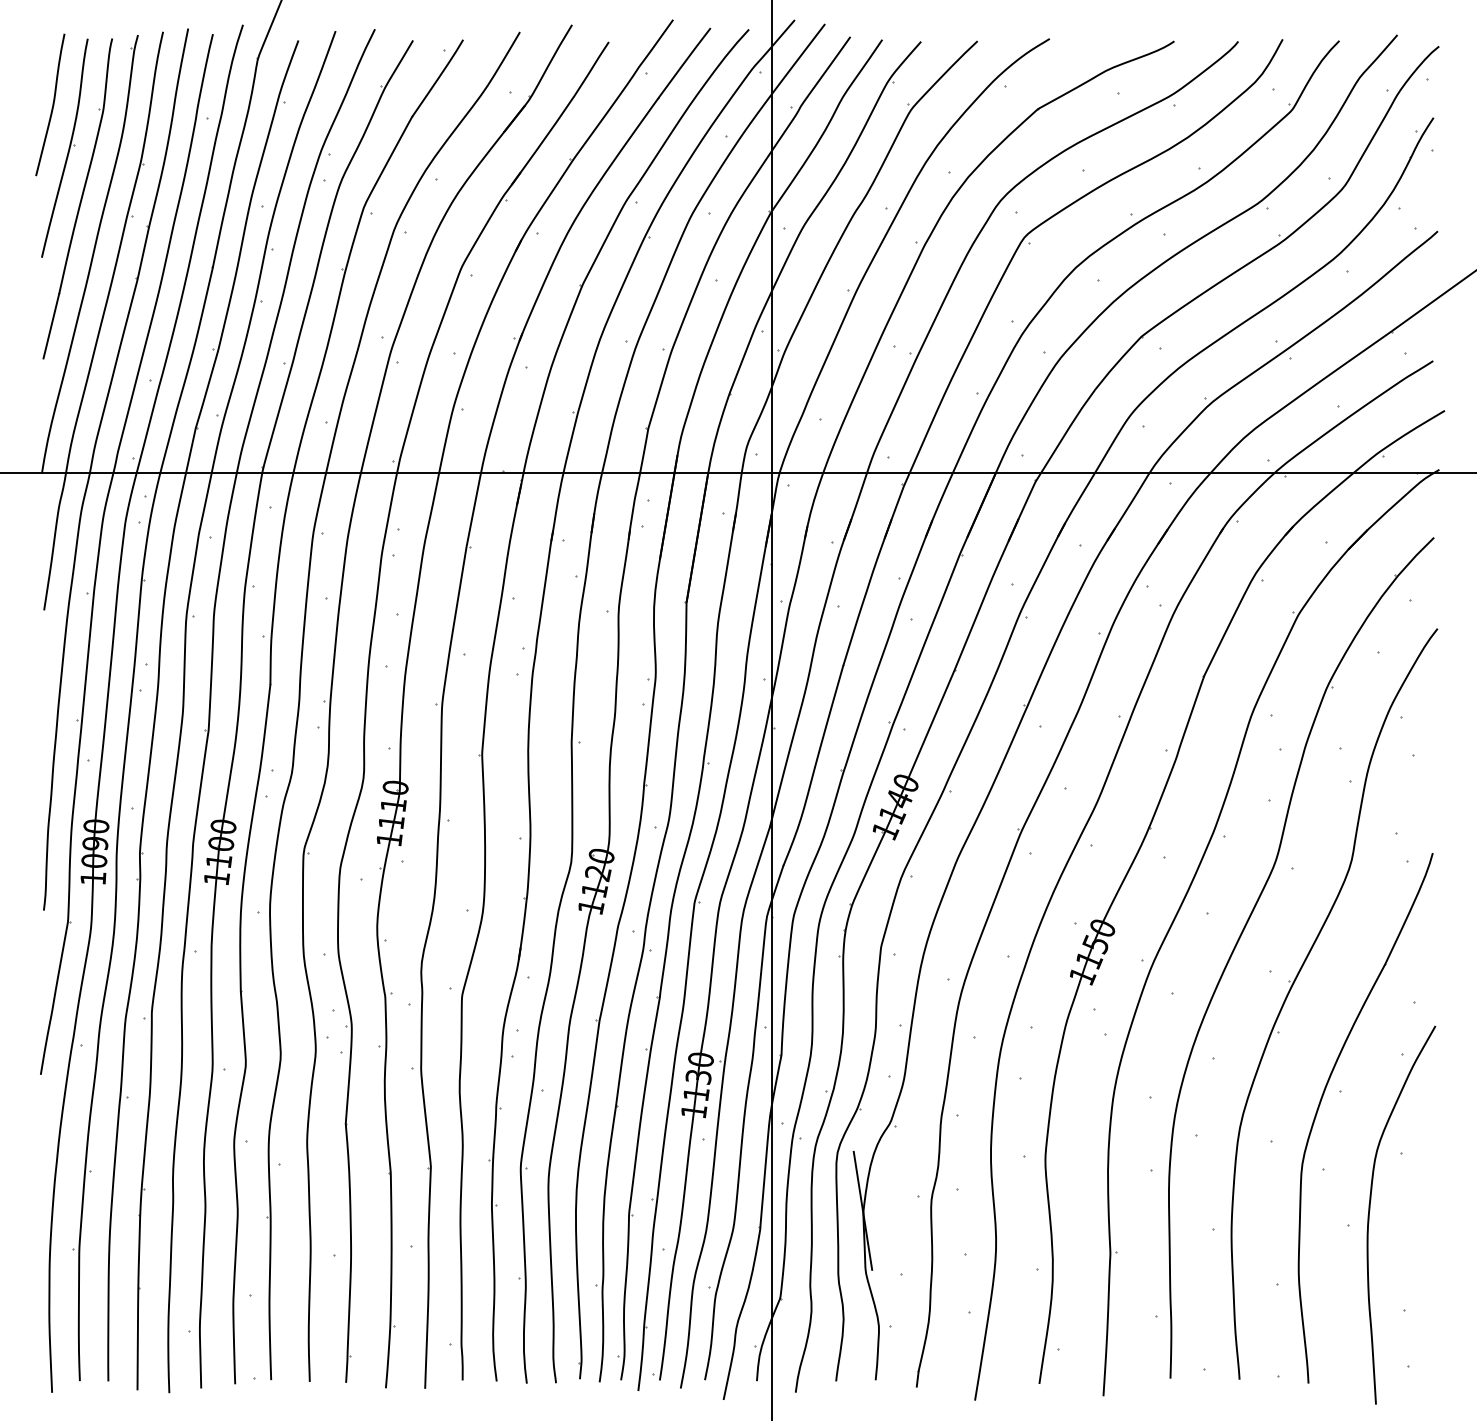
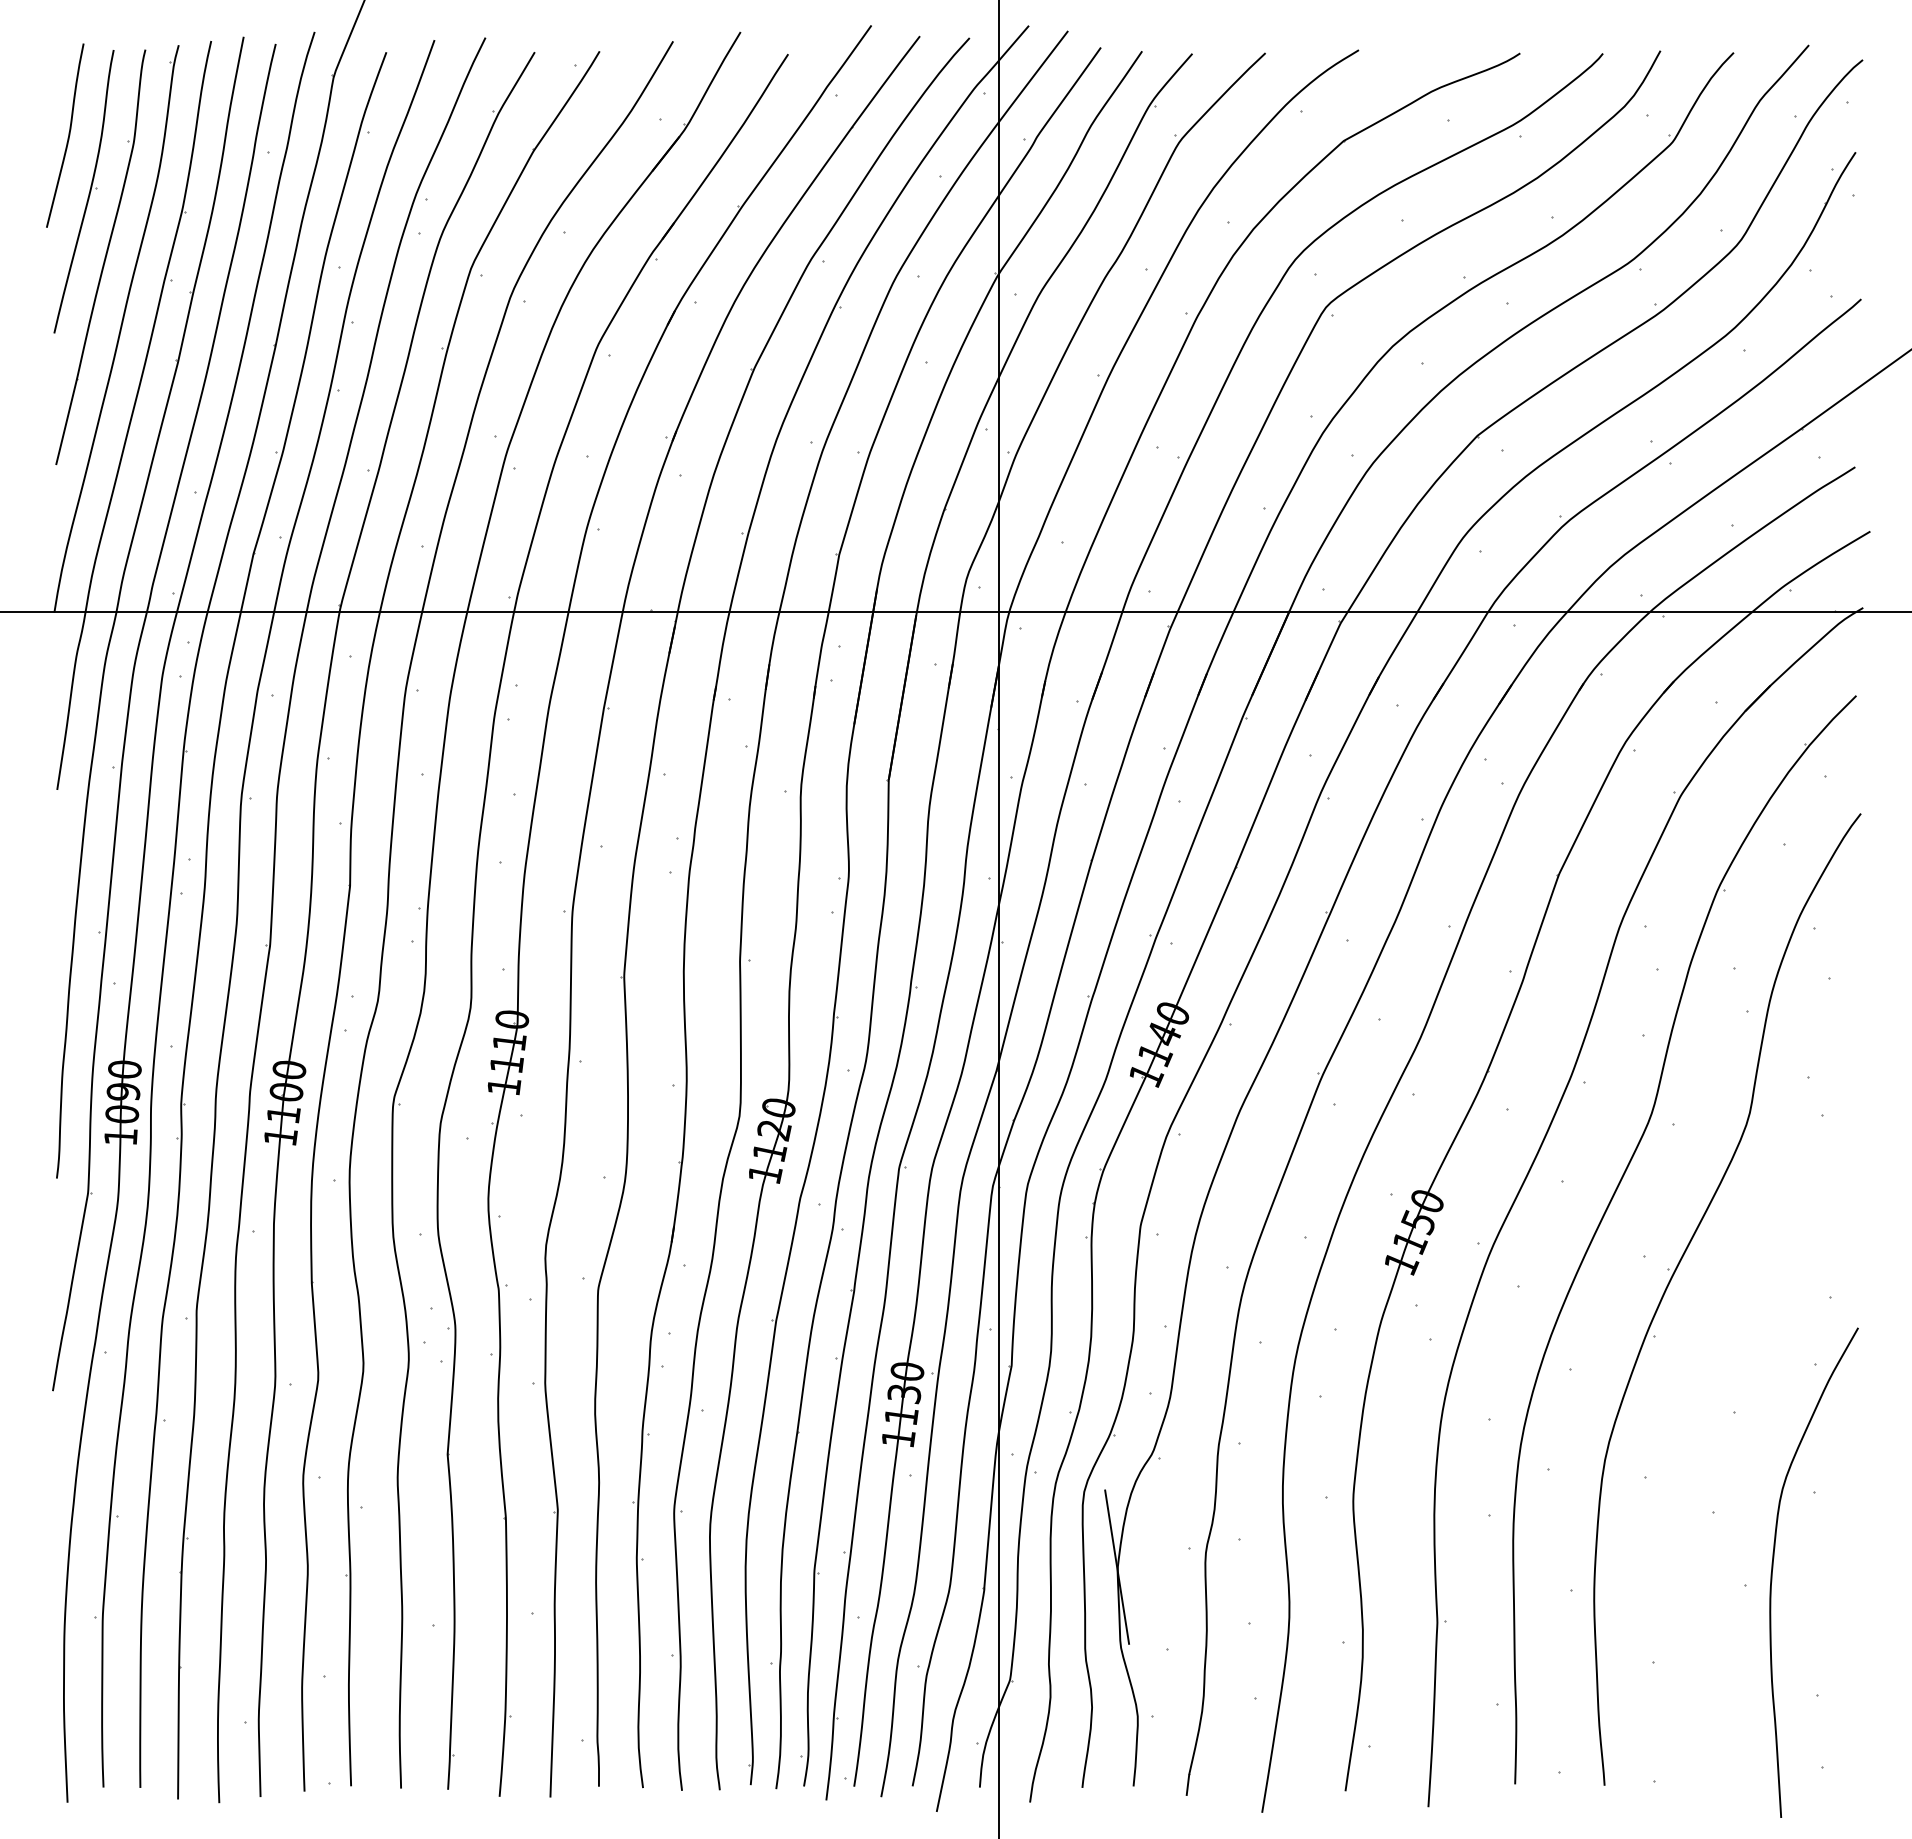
part: (1321, 1102) -> (1710, 1426), removed

